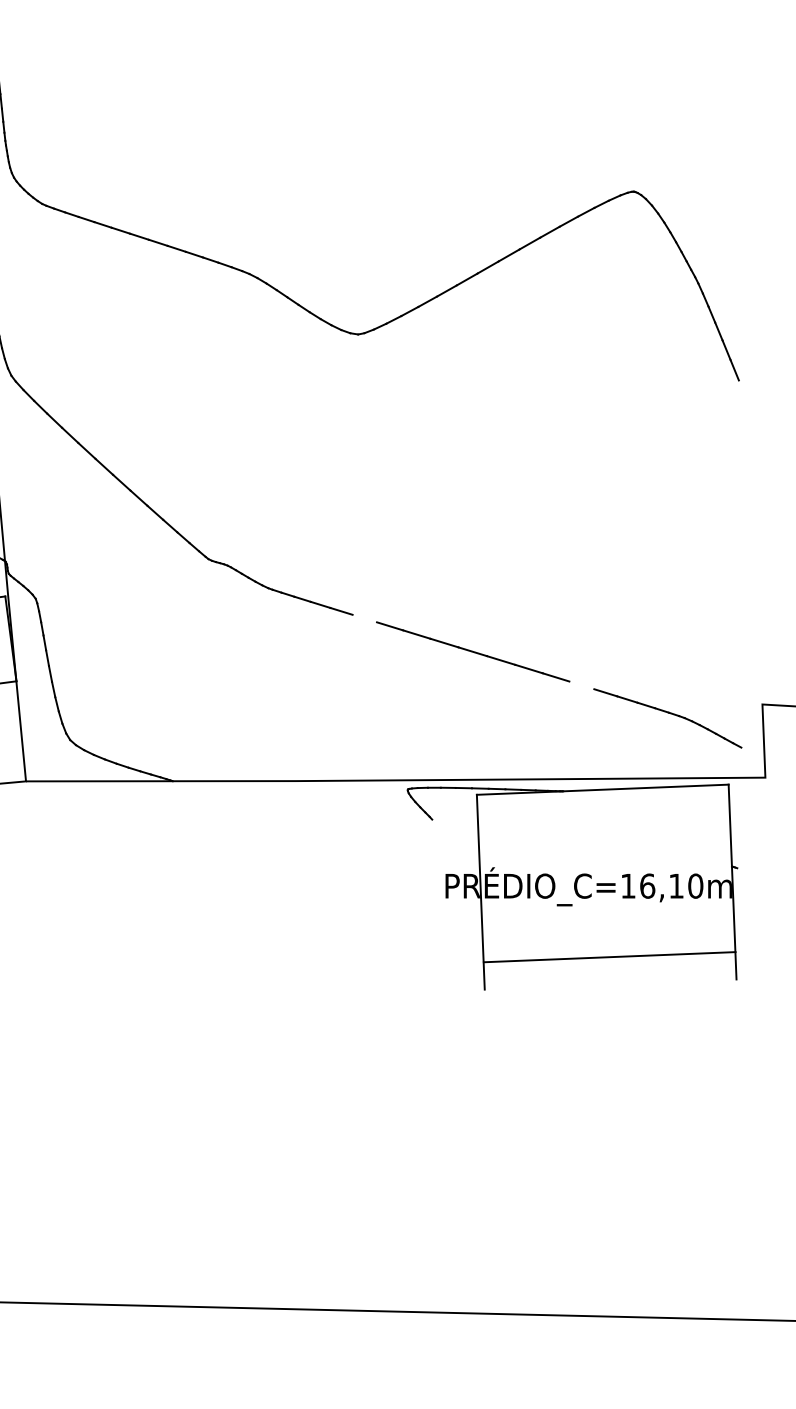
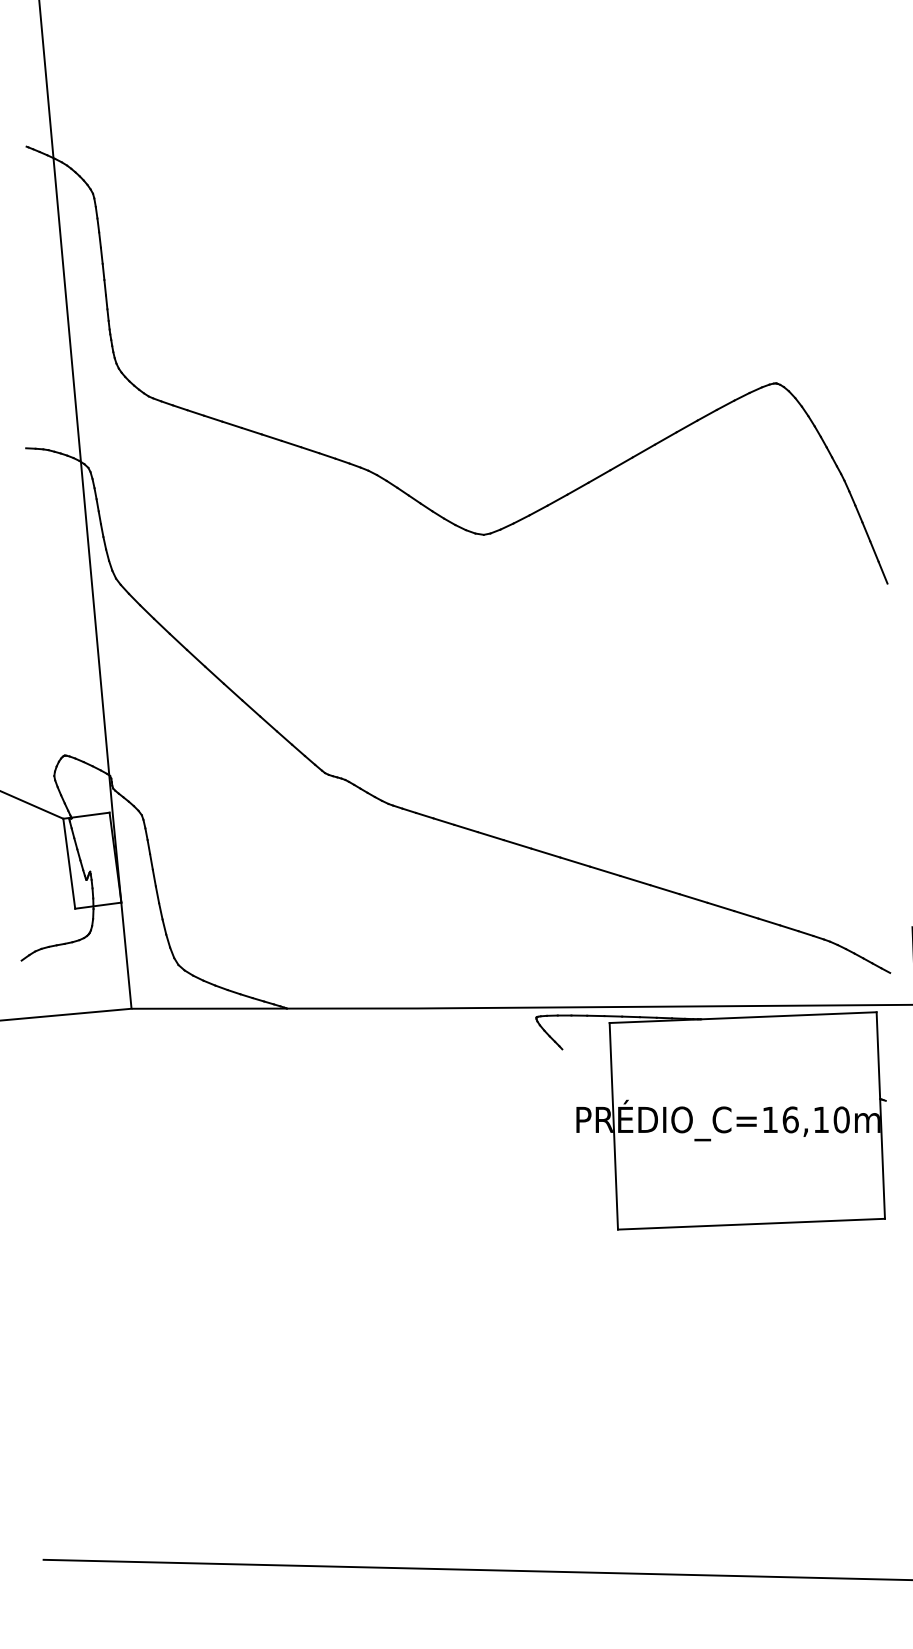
line: (364, 618) -> (490, 836), added
line: (581, 684) -> (720, 906), added
line: (609, 956) -> (751, 1223), moved

